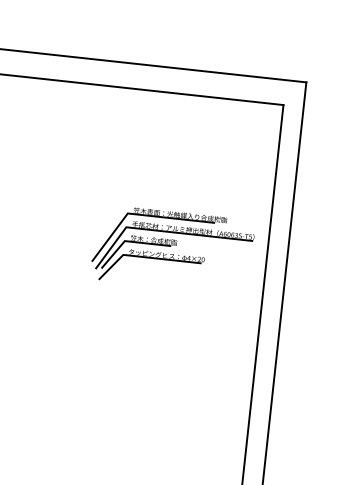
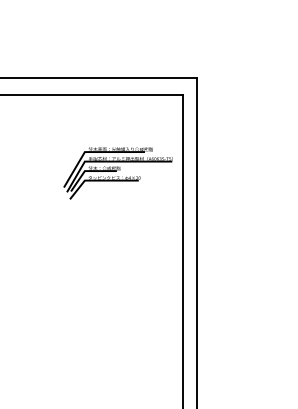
part: (171, 249) -> (117, 173), moved

